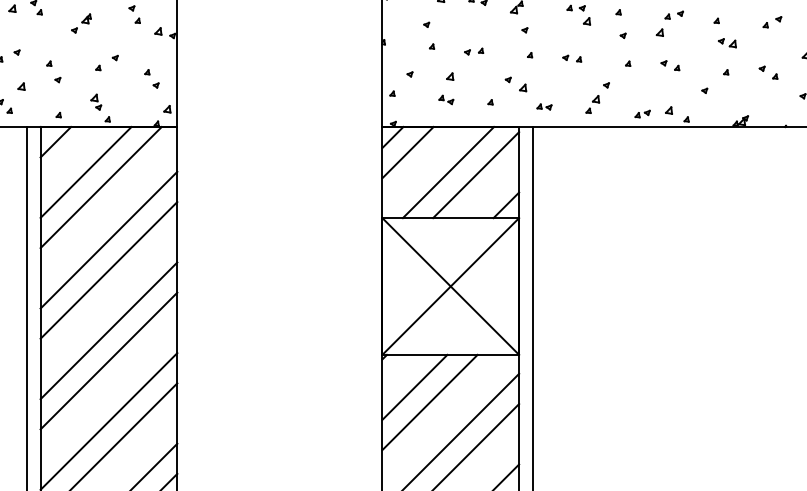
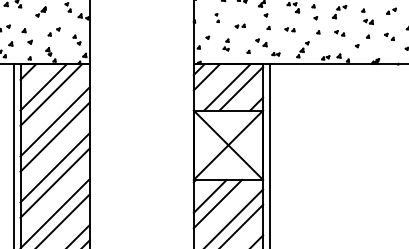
part: (427, 34) -> (216, 17), size x0.6
part: (52, 71) -> (26, 36), size x1.4
part: (444, 87) -> (225, 44), size x0.7

